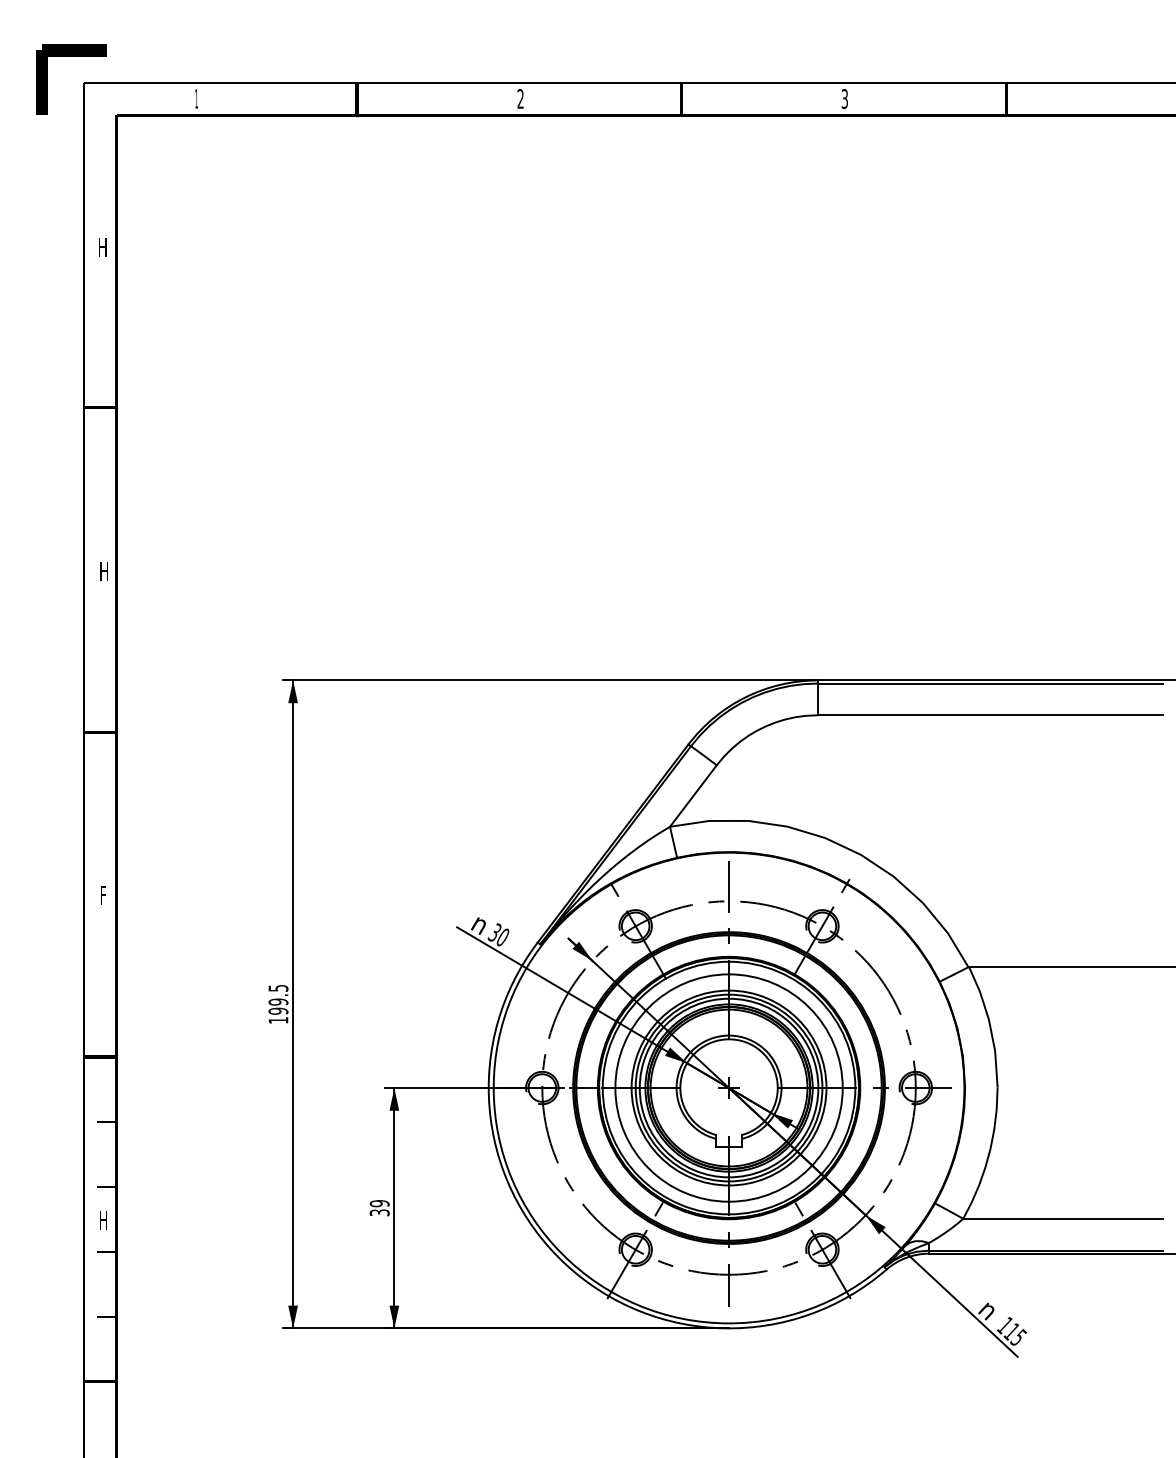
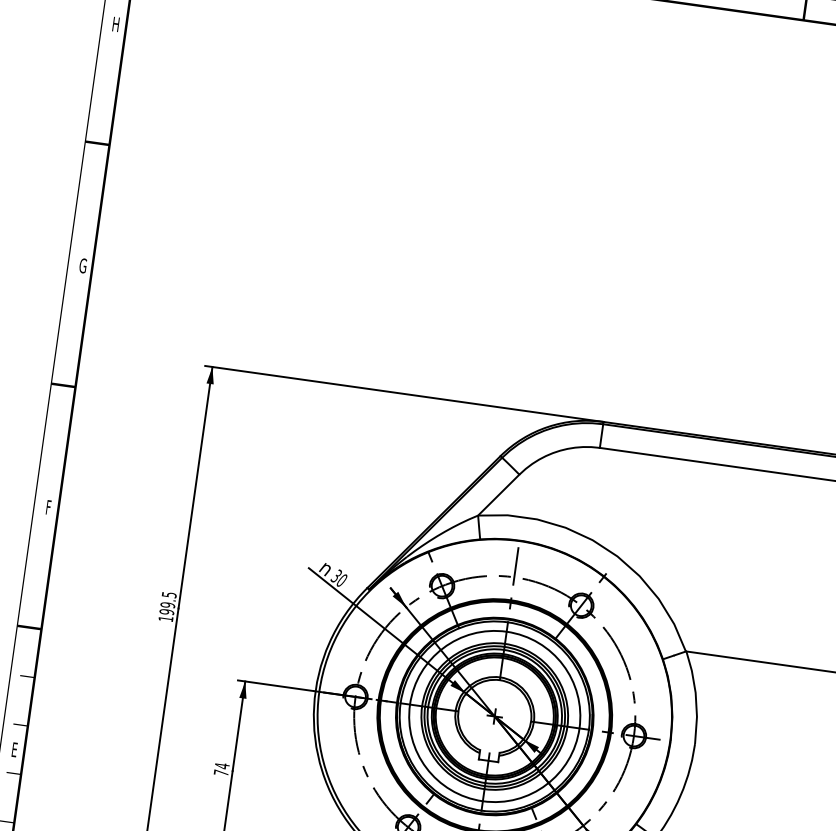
text: (103, 571) -> (82, 265), H -> G
text: (379, 1207) -> (221, 768), 39 -> 74
text: (103, 1220) -> (14, 749), H -> E

